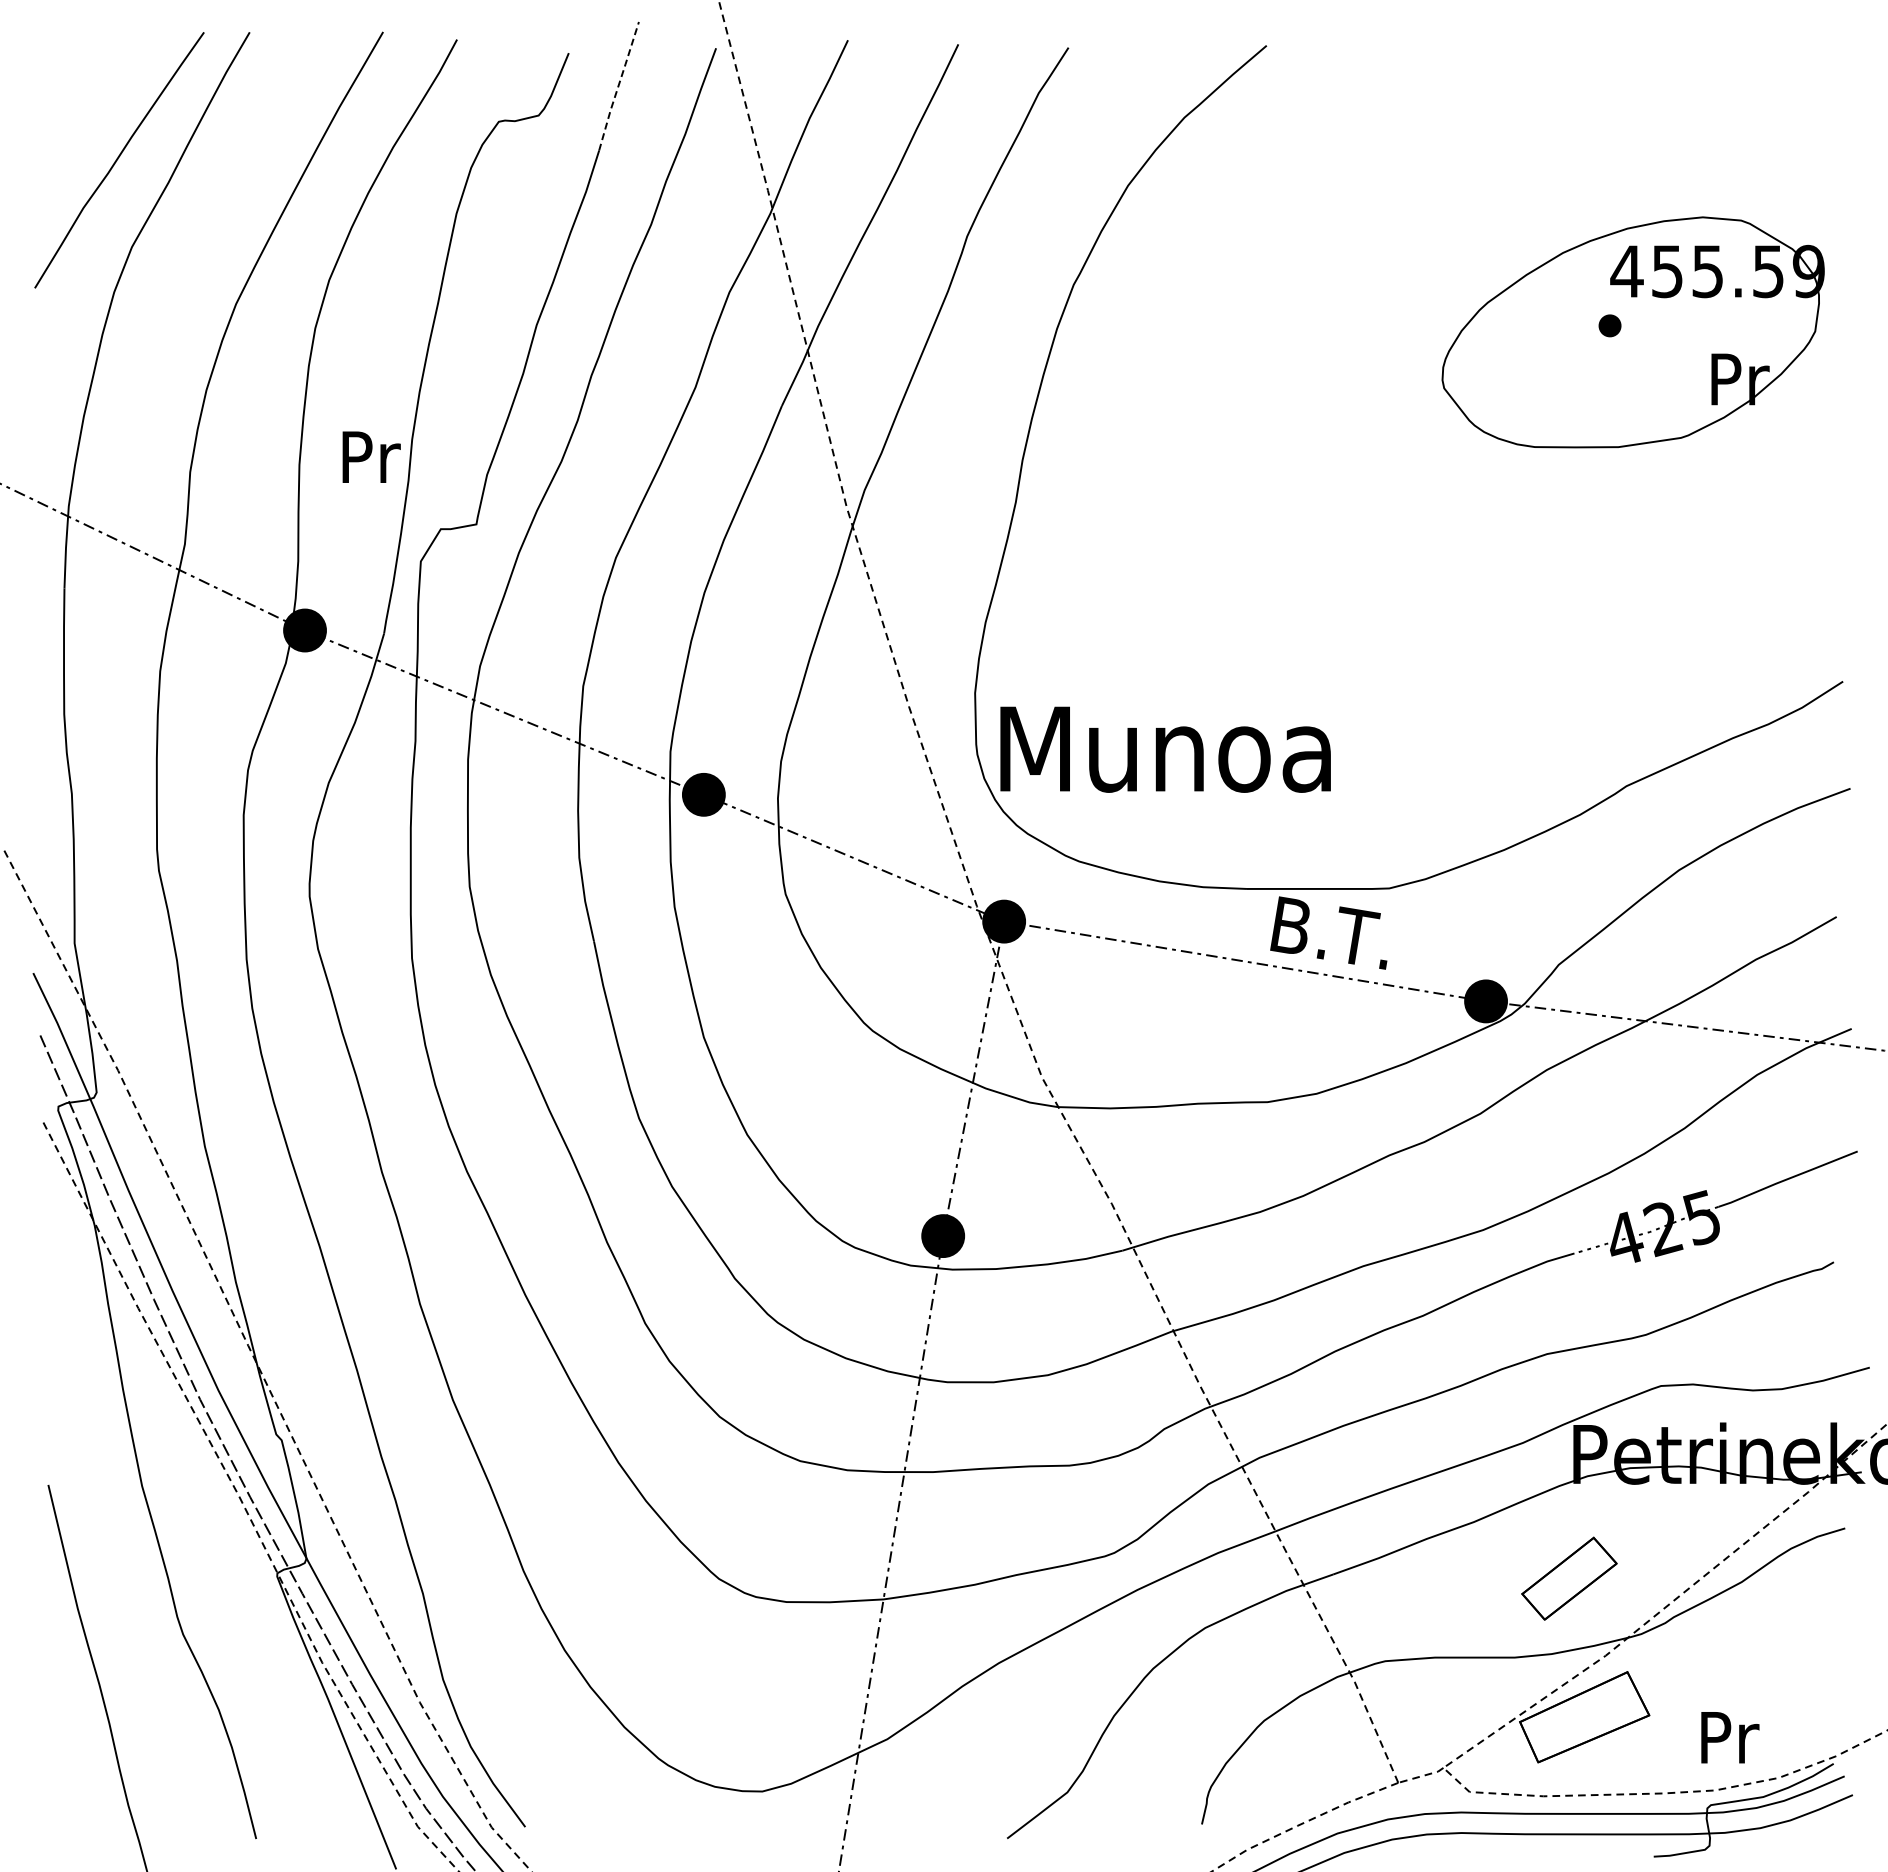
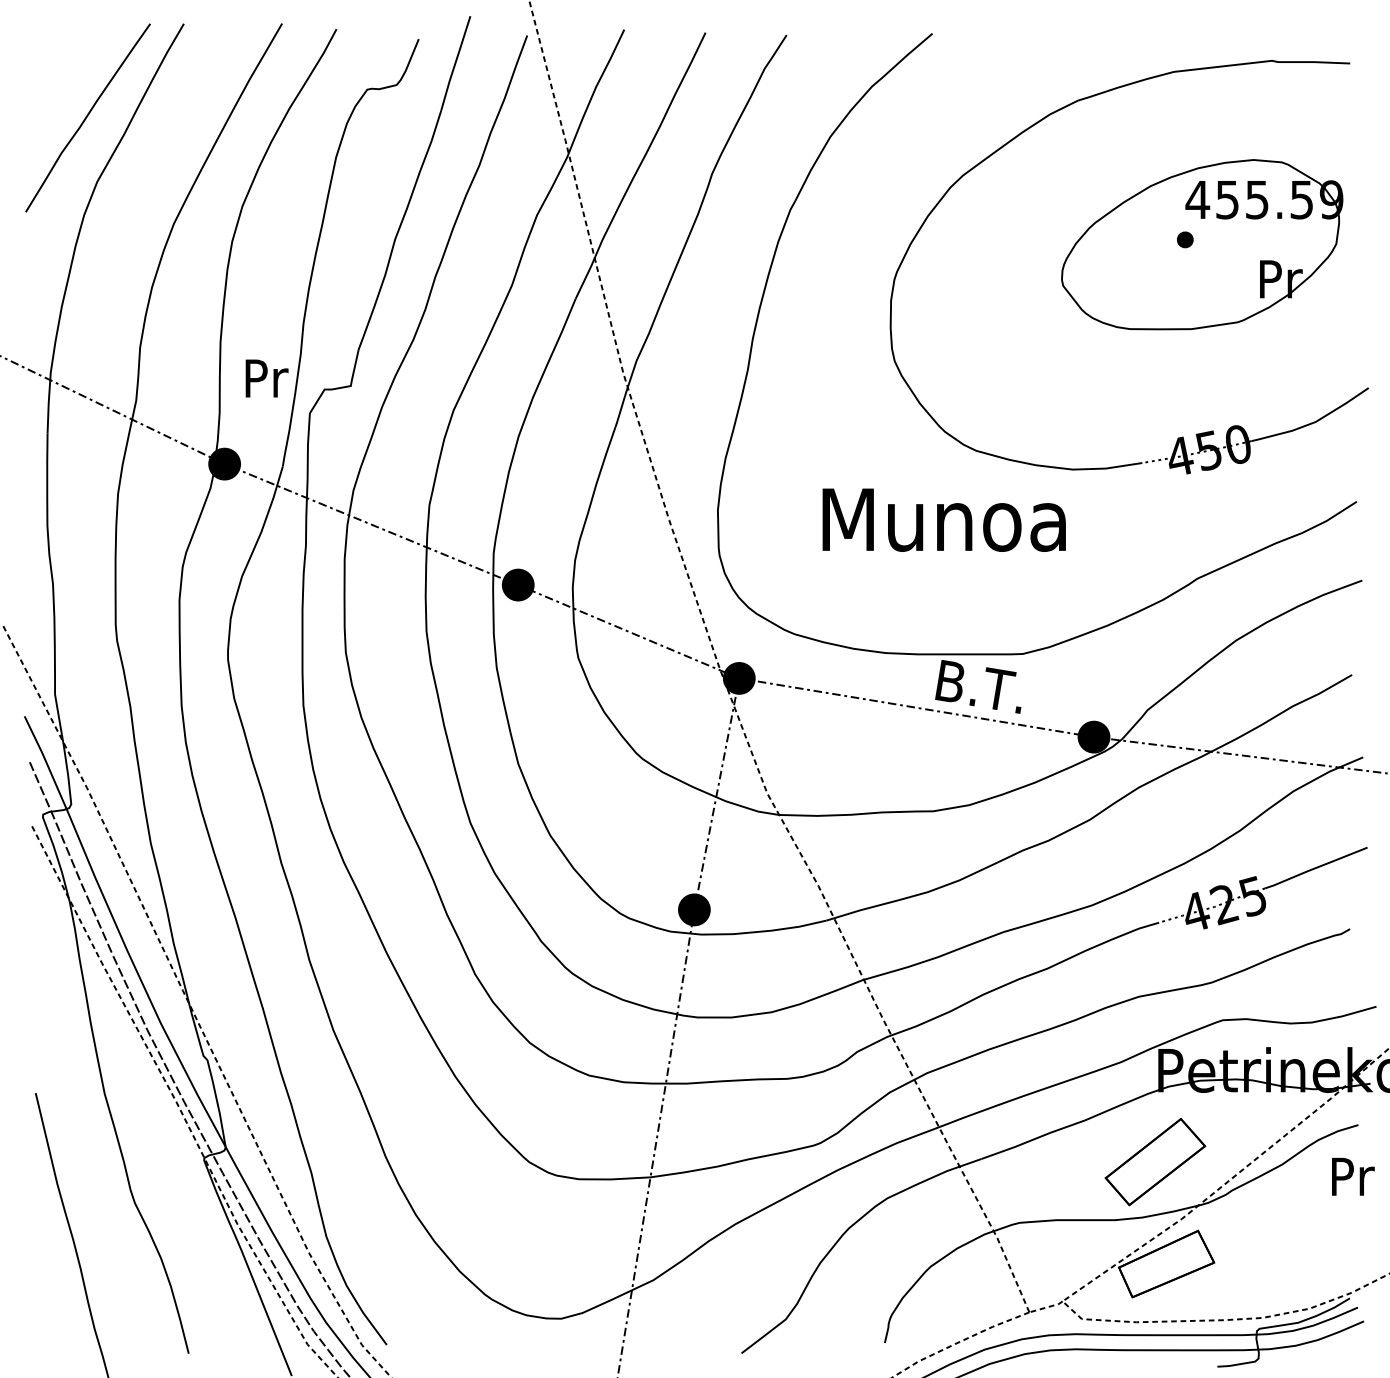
line: (618, 85) -> (455, 62), dashed -> solid
part: (1405, 170) -> (1034, 125), added
text: (371, 456) -> (266, 377), moved
text: (1165, 749) -> (944, 520), moved
part: (1569, 1578) -> (1155, 1161), size x1.43
text: (1730, 1737) -> (1353, 1176), moved

